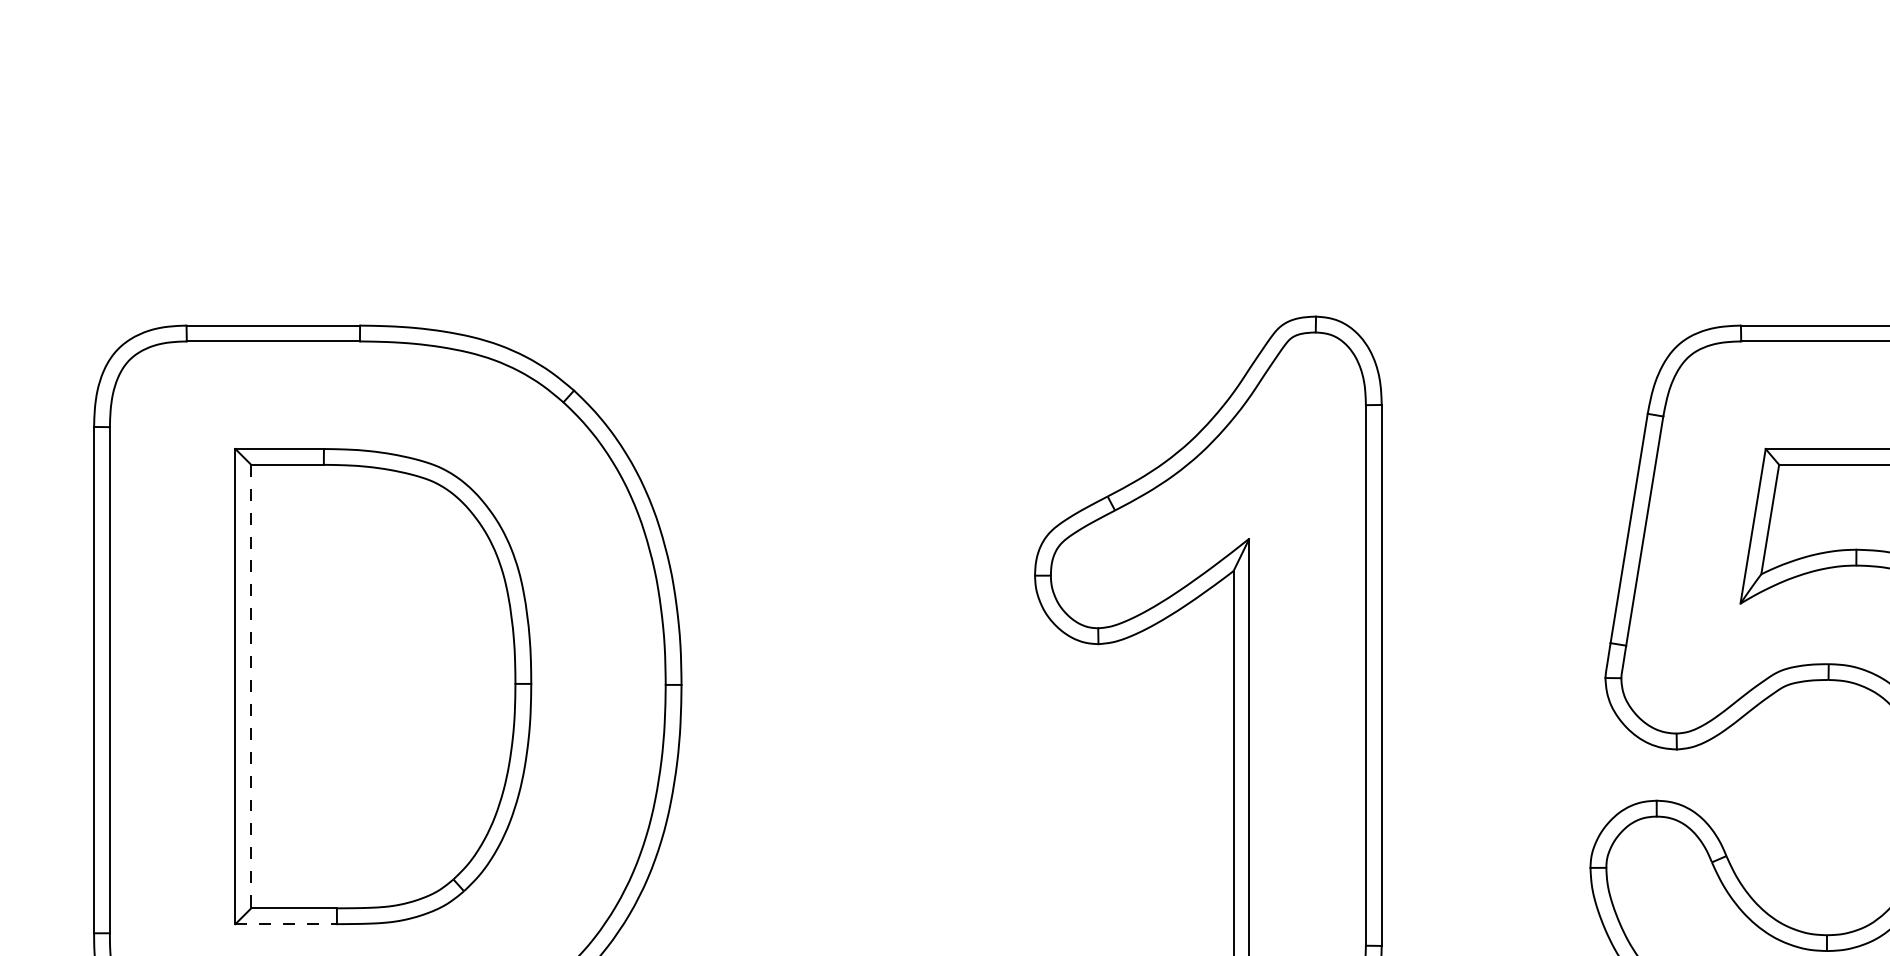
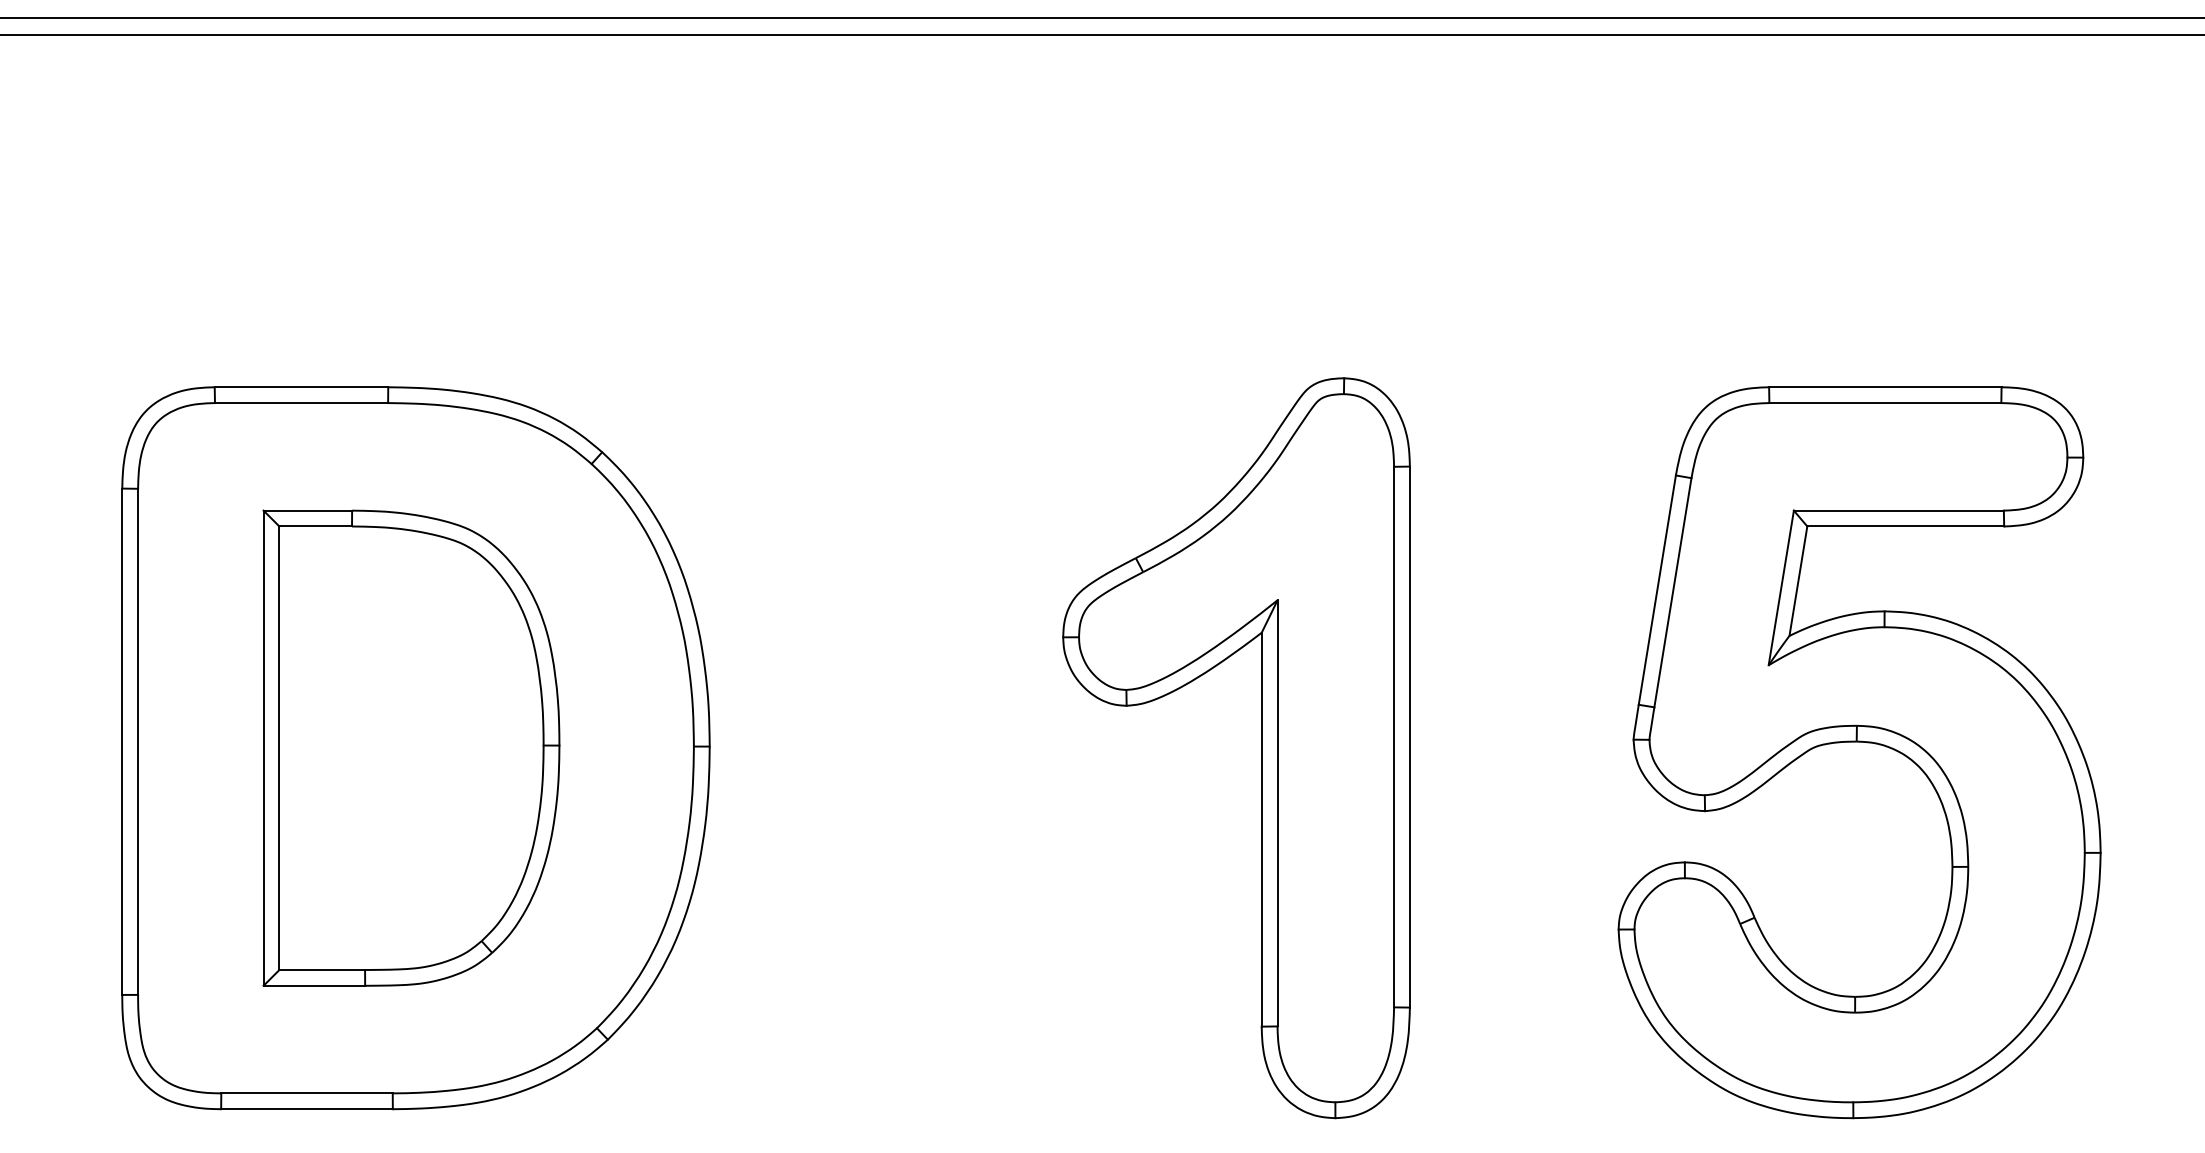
line: (251, 686) -> (279, 748), dashed -> solid
line: (286, 923) -> (314, 985), dashed -> solid

